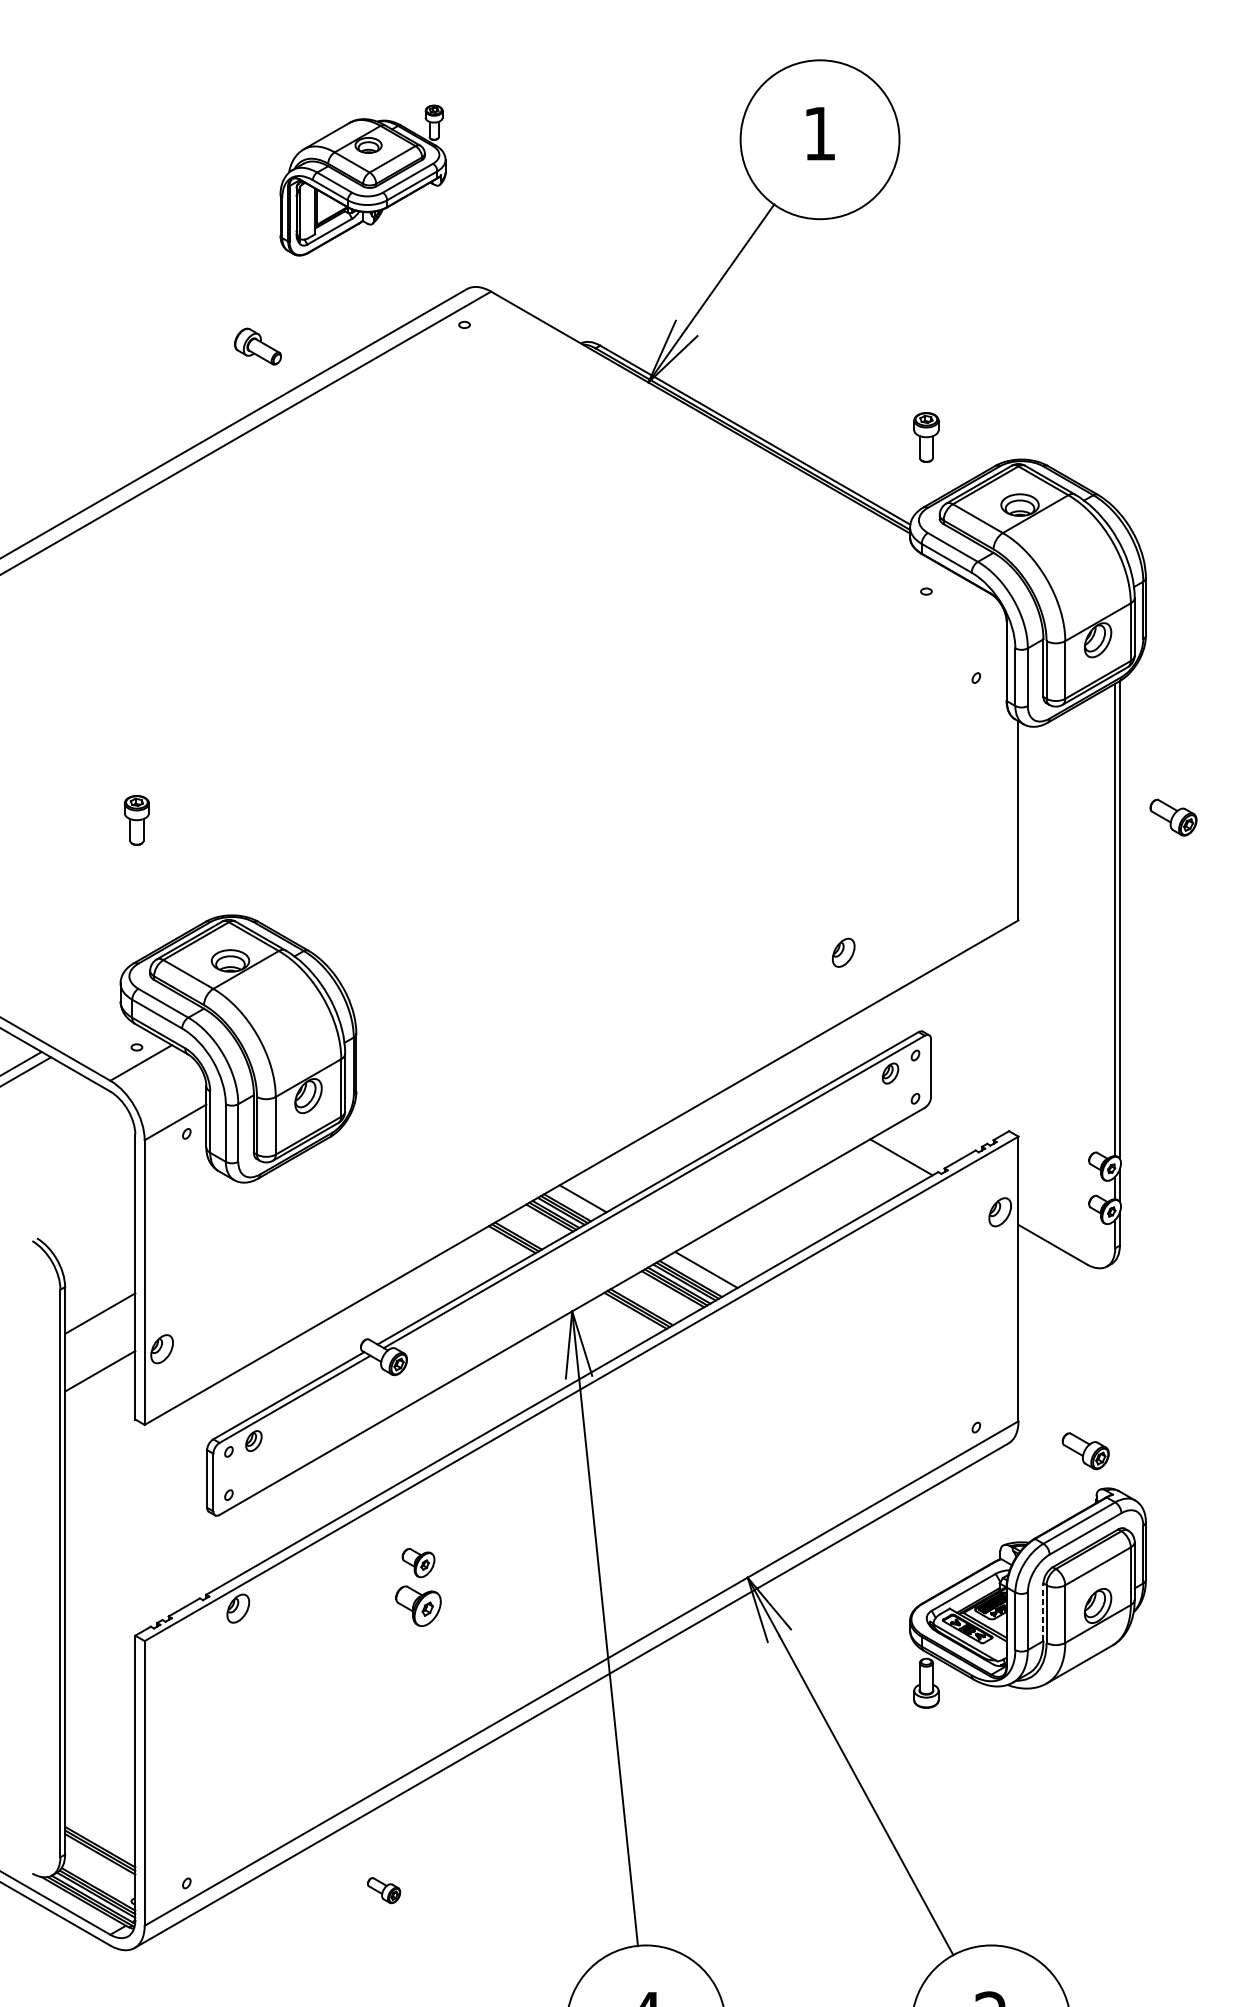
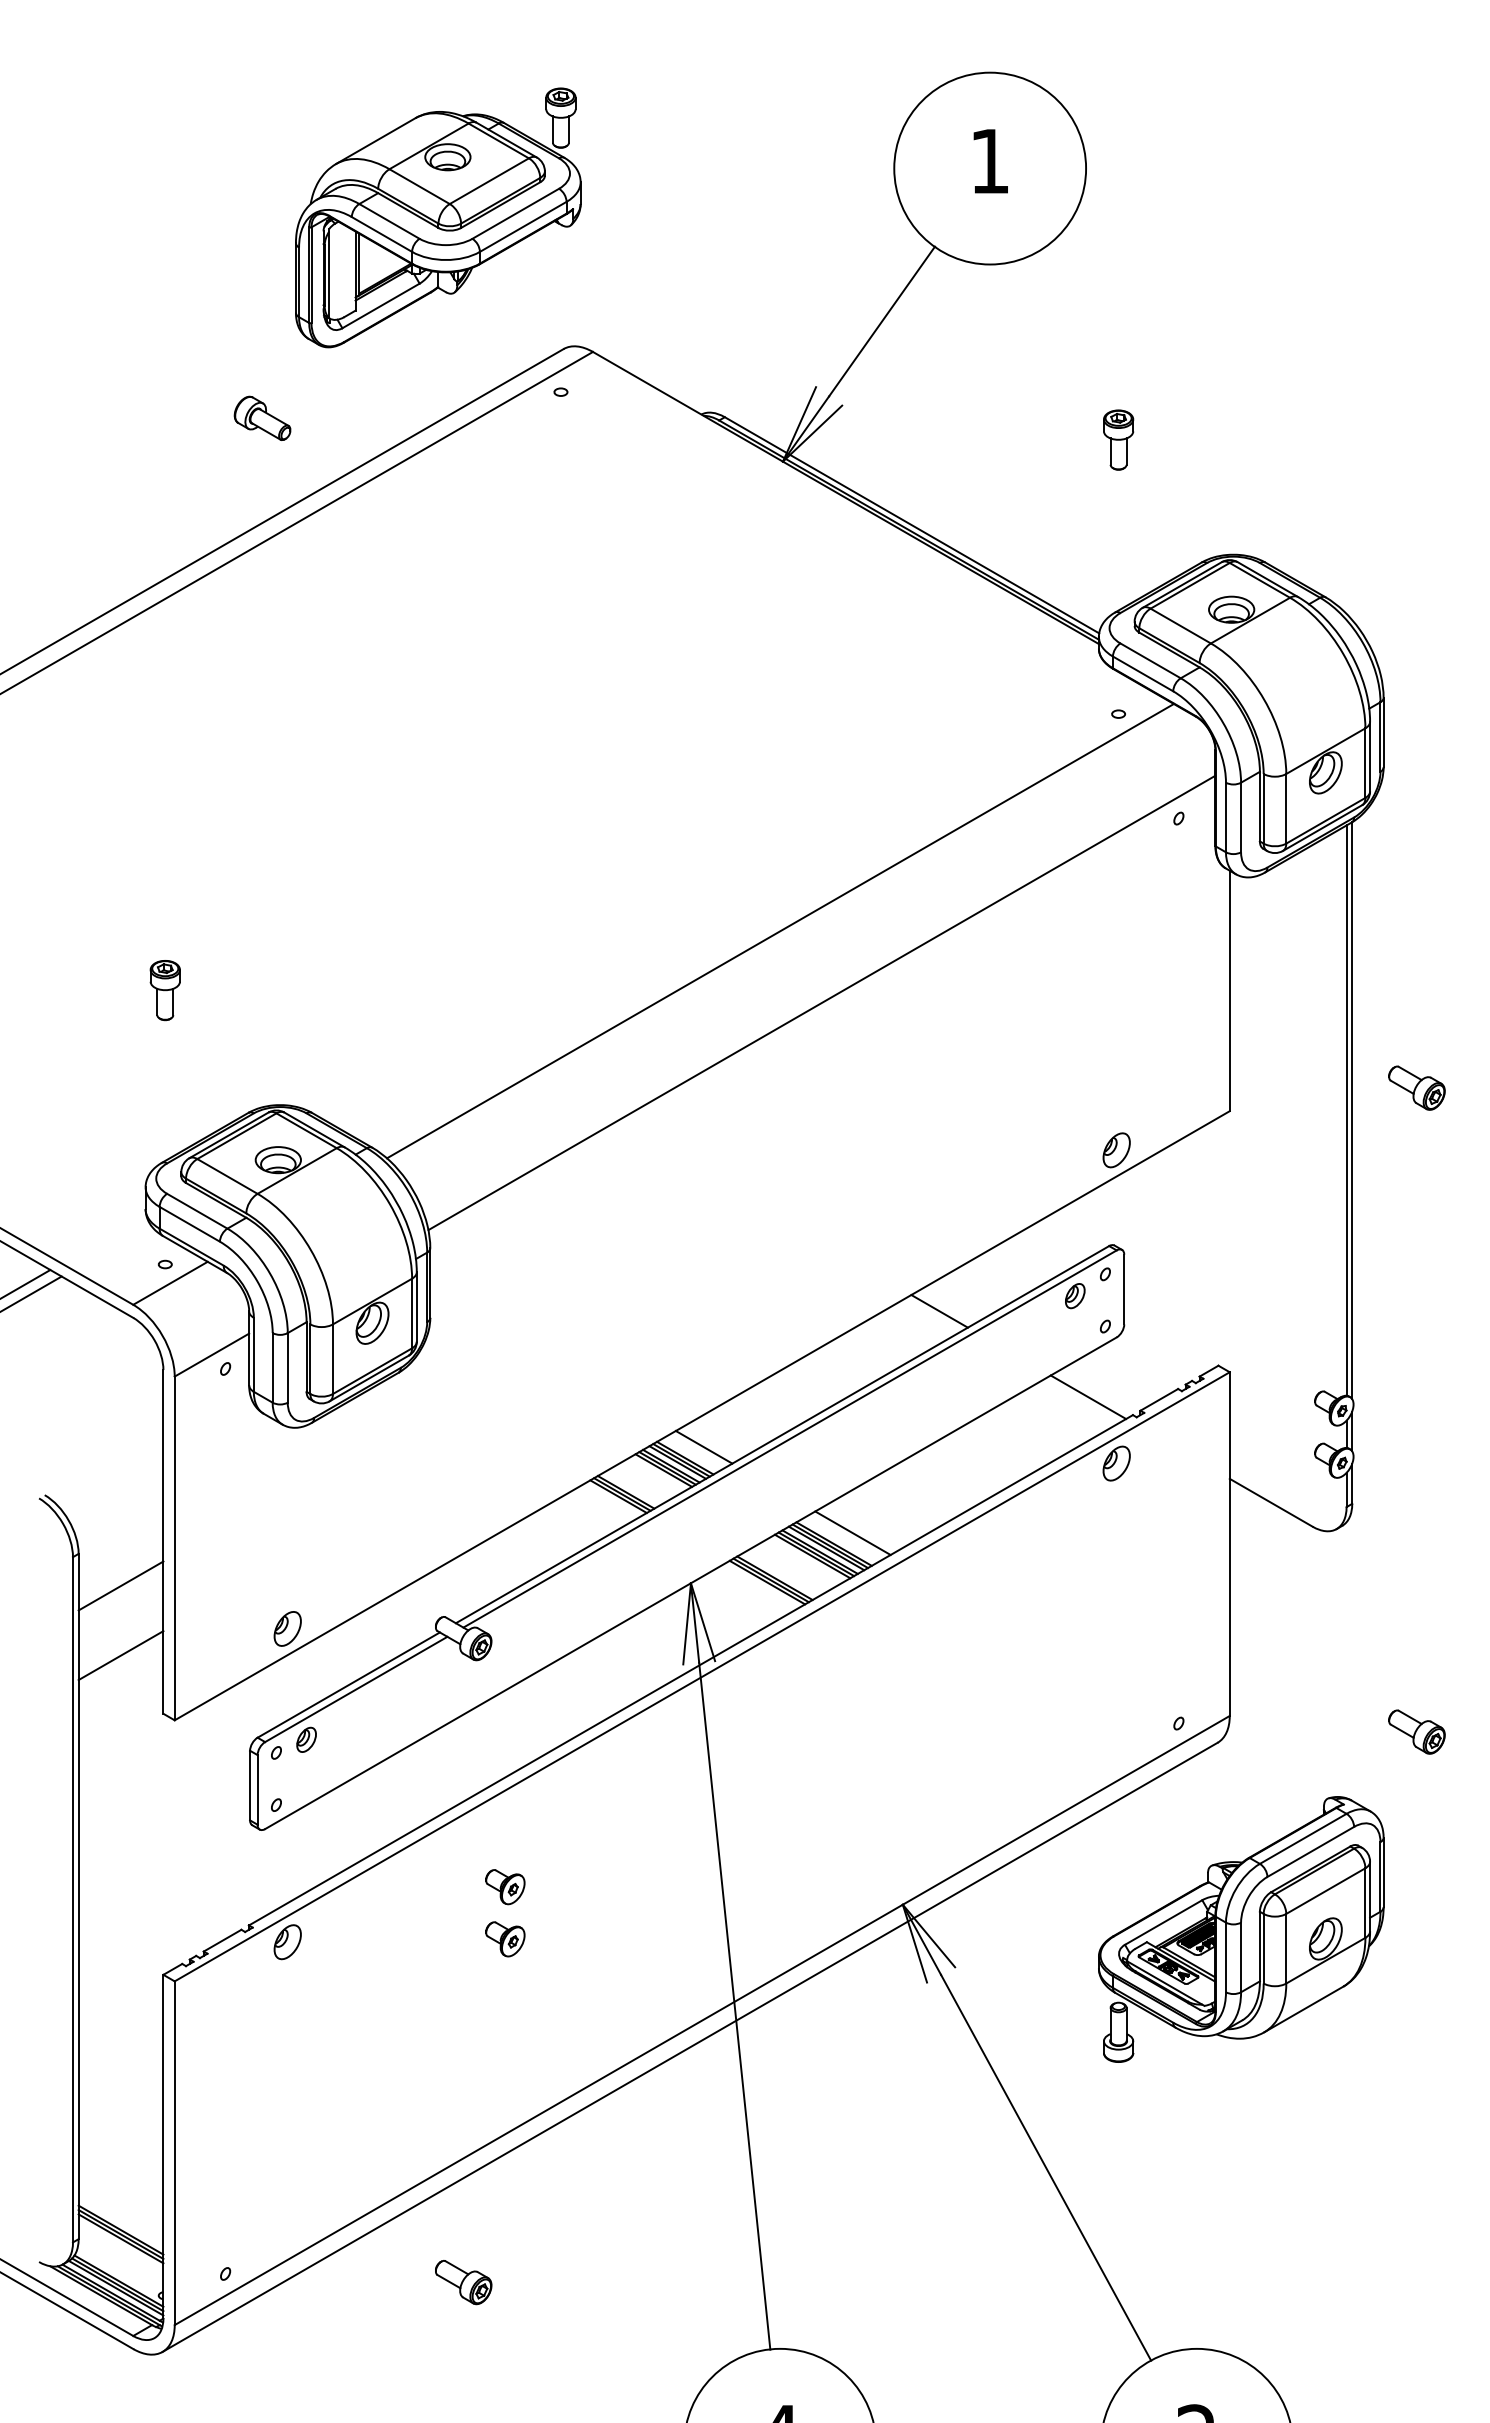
part: (363, 180) -> (438, 217), size x1.43
part: (257, 345) -> (262, 417), moved
part: (926, 437) -> (1118, 439), moved
line: (646, 771) -> (780, 931), added
part: (1173, 817) -> (1416, 1087), moved
line: (680, 830) -> (821, 1002), added
part: (843, 952) -> (1116, 1150), moved
line: (778, 1086) -> (939, 1311), added
part: (1000, 1212) -> (1116, 1463), moved
part: (161, 1348) -> (287, 1628), moved
part: (1085, 1450) -> (1416, 1731), moved
part: (418, 1606) -> (505, 1939), size x0.71
line: (1043, 1612) -> (1259, 1946), dashed -> solid
part: (383, 1890) -> (463, 2282), size x1.43

